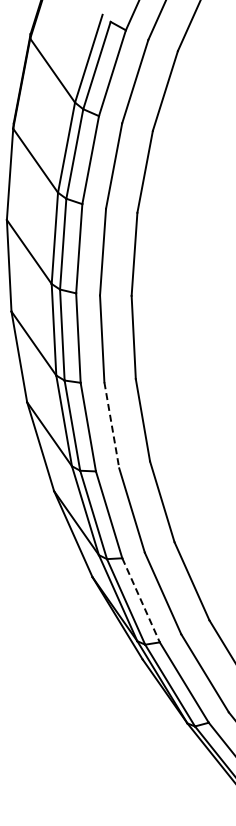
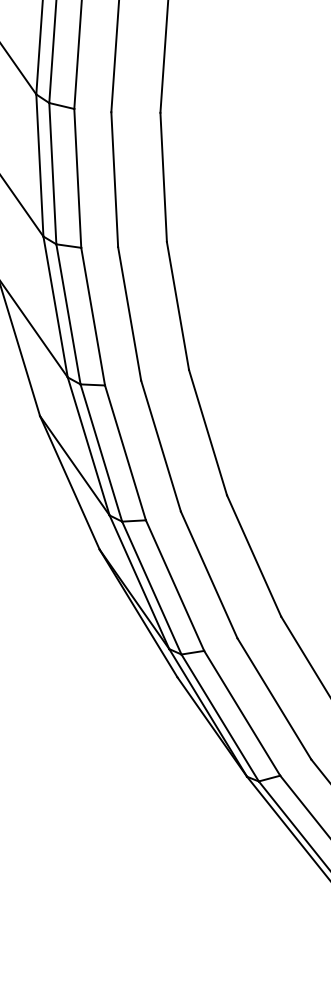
line: (111, 425) -> (129, 314), dashed -> solid
line: (141, 600) -> (175, 585), dashed -> solid

